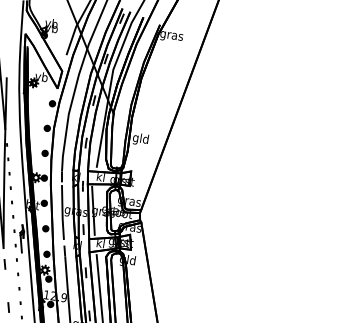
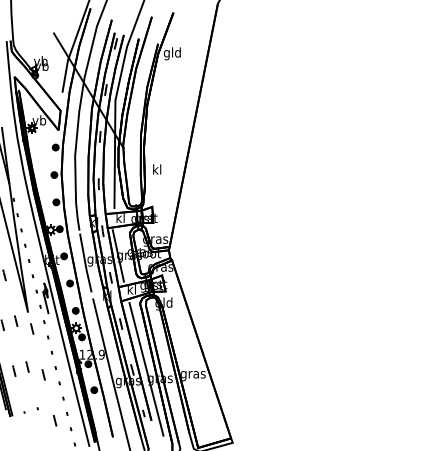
text: (171, 35) -> (172, 53), gras -> gld
text: (140, 139) -> (156, 170), gld -> kl

